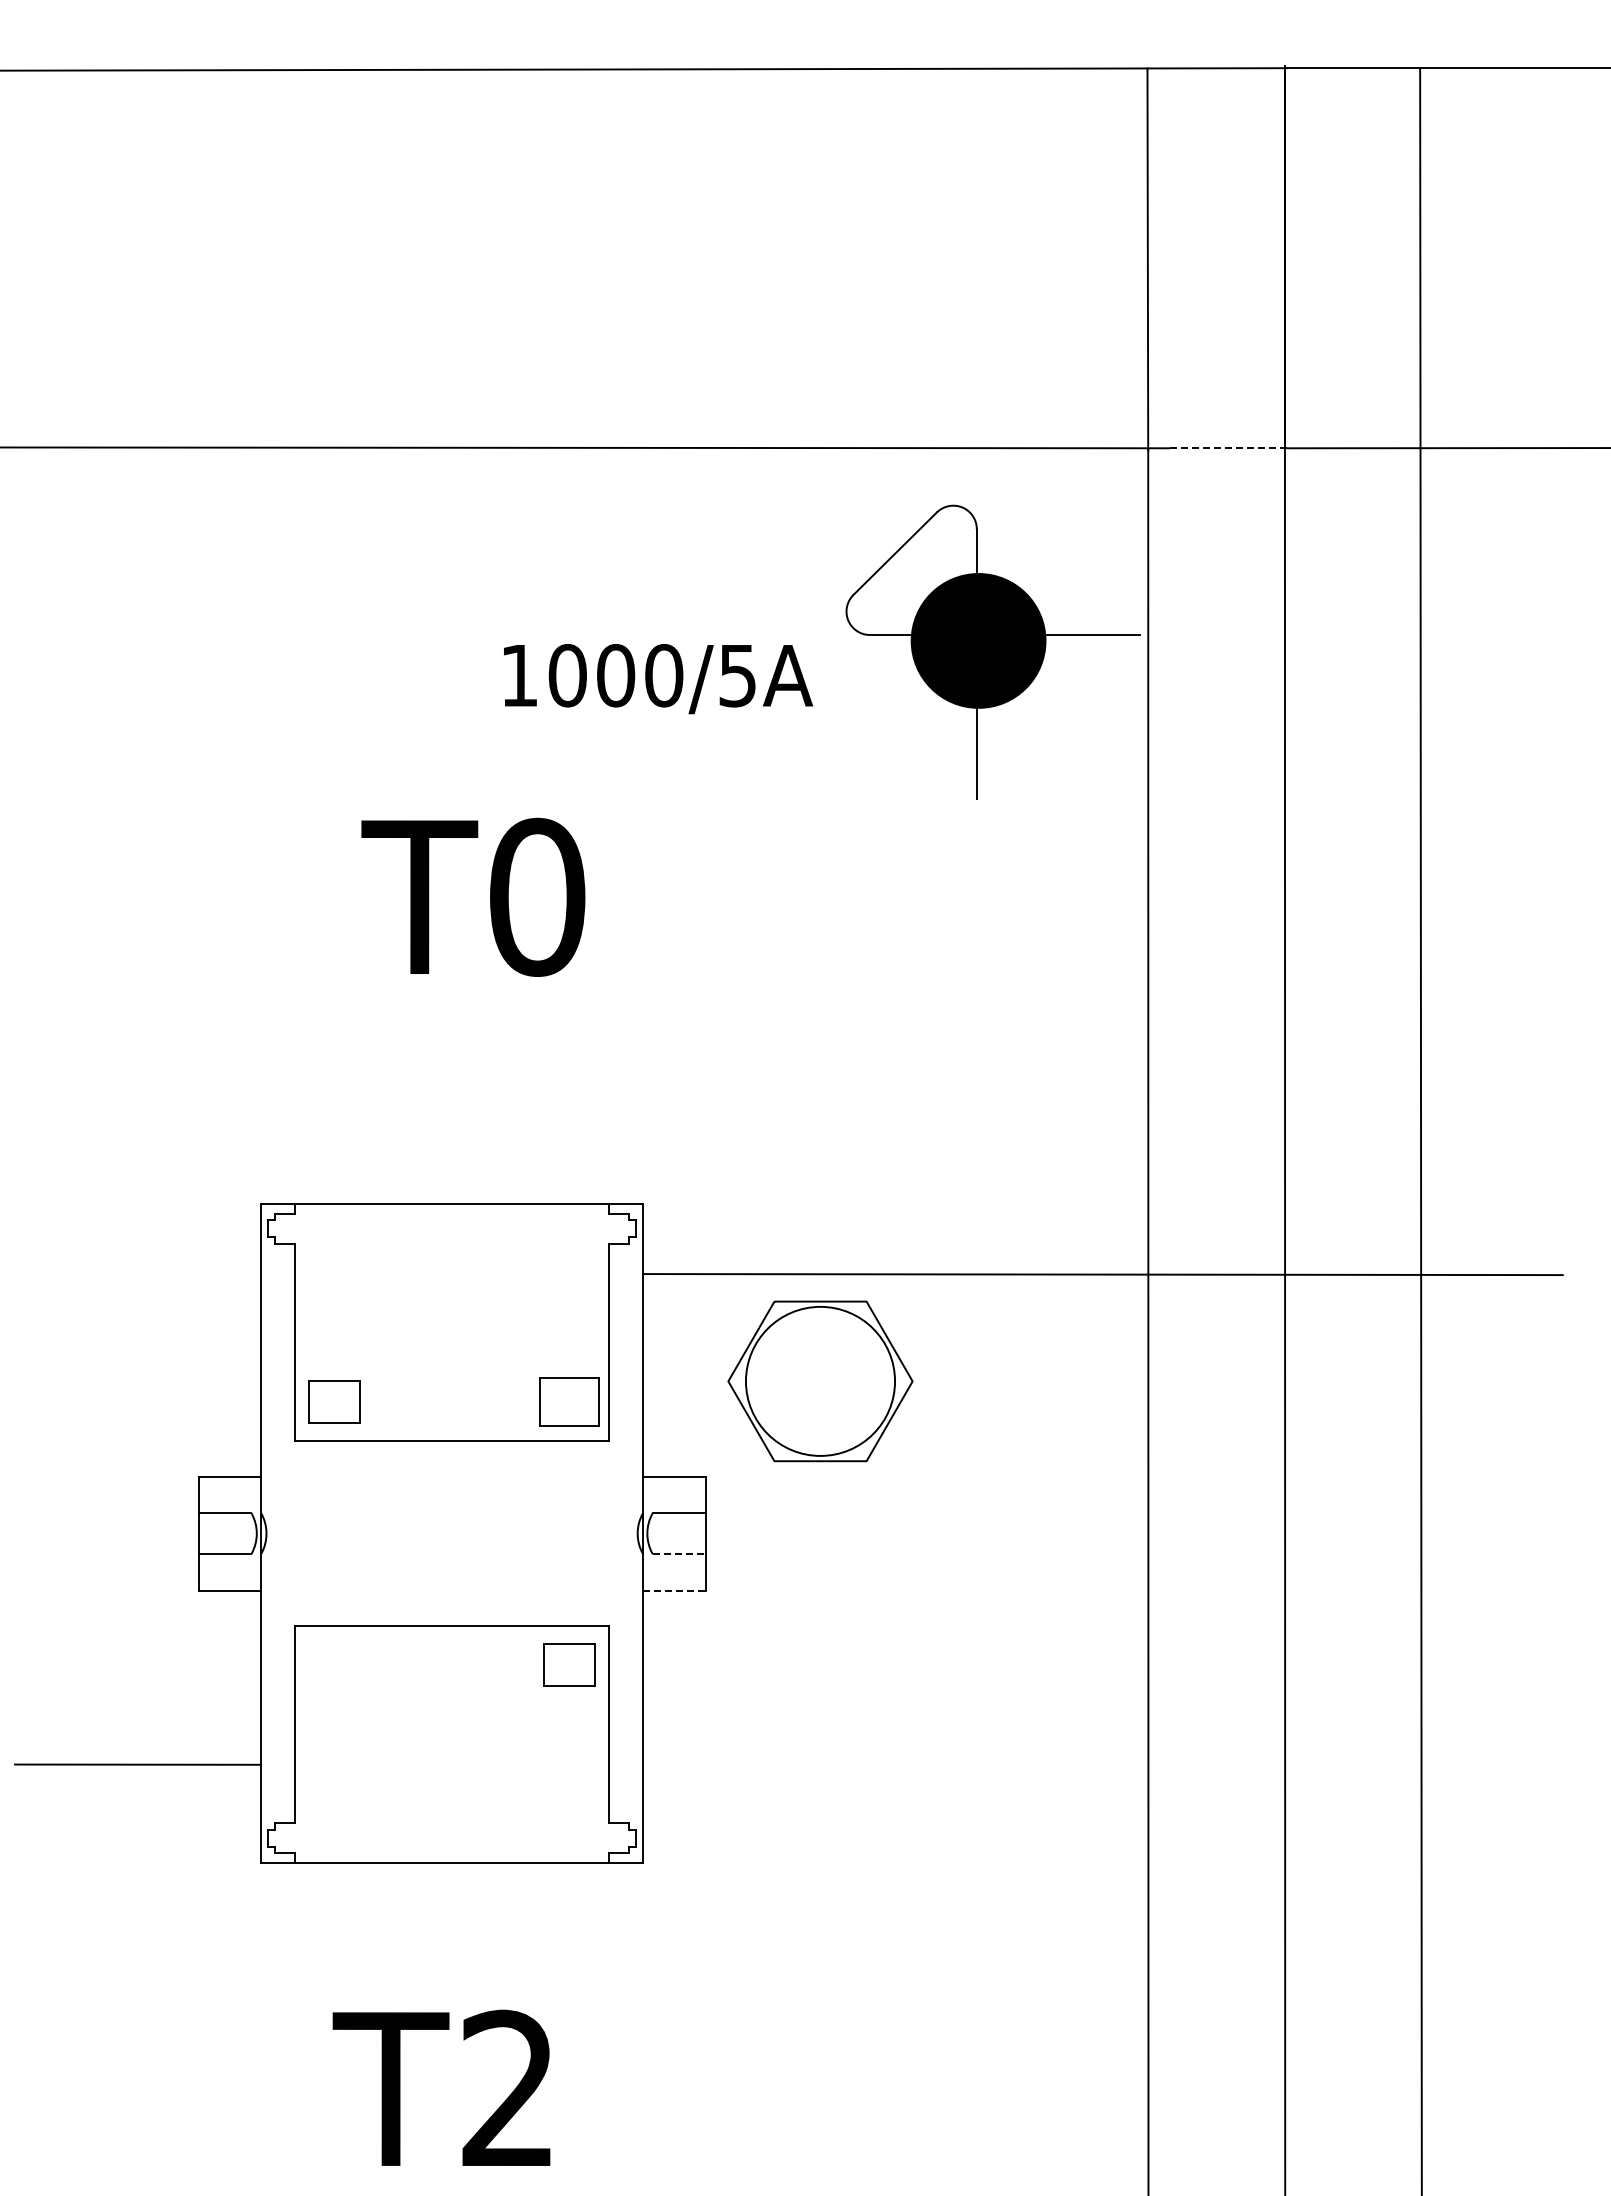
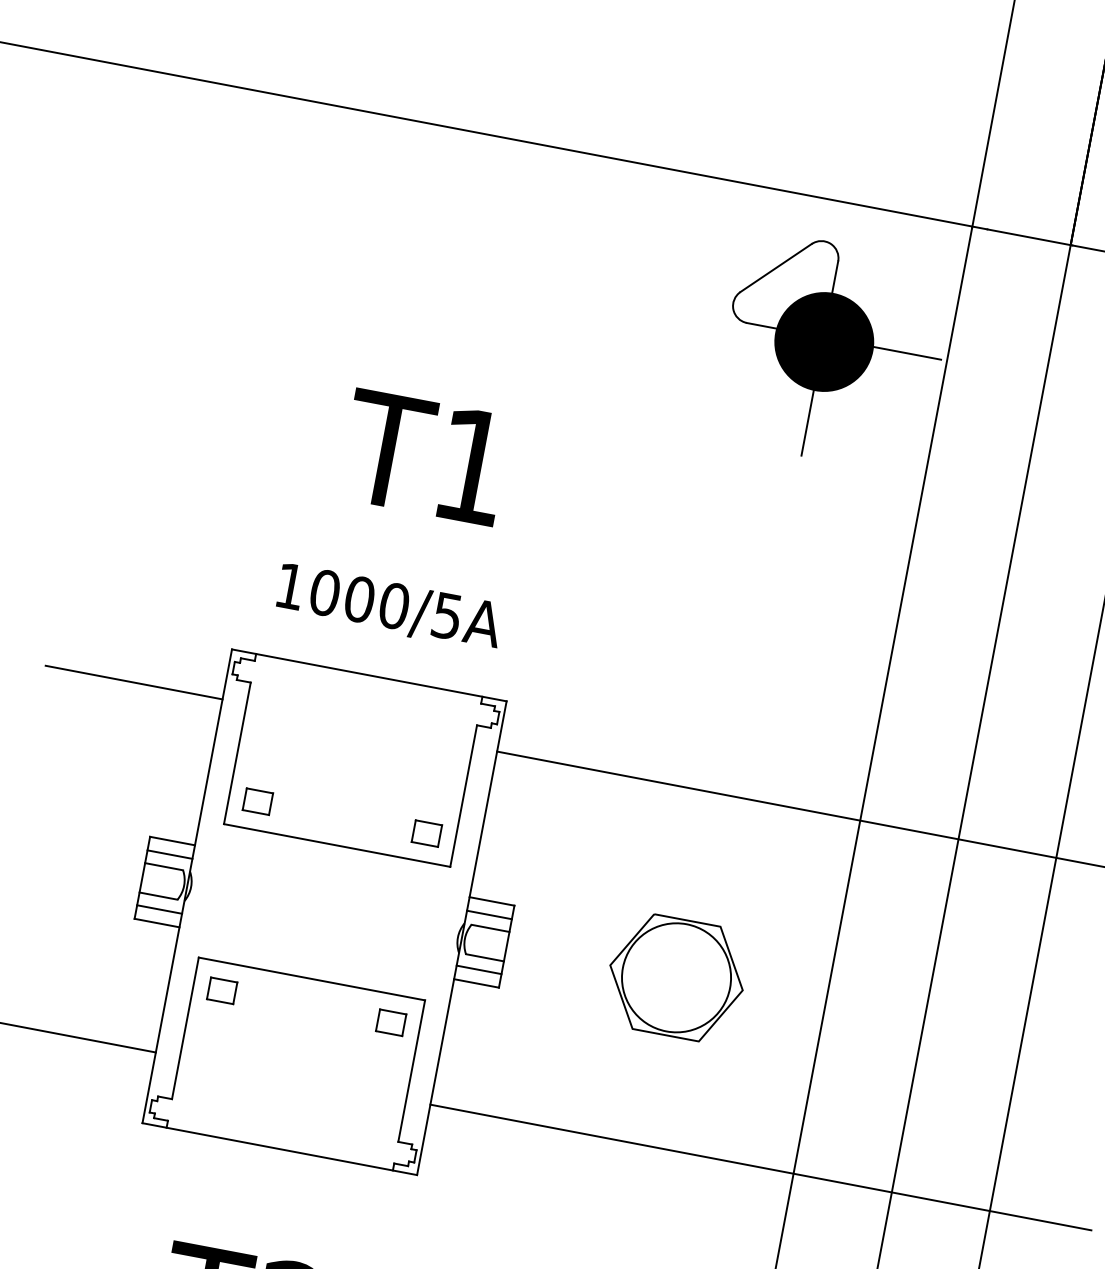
line: (1227, 448) -> (1029, 237), dashed -> solid
text: (658, 679) -> (389, 608), moved
text: (537, 896) -> (472, 465), T0 -> T1
line: (138, 1273) -> (134, 682), added
part: (820, 1381) -> (676, 977), moved
part: (334, 1401) -> (257, 801), size x0.71
part: (569, 1401) -> (426, 833), size x0.62
line: (229, 1495) -> (169, 854), added
line: (674, 1495) -> (489, 915), added
line: (679, 1554) -> (485, 958), dashed -> solid
line: (229, 1571) -> (159, 909), added
line: (674, 1571) -> (479, 969), added
line: (674, 1590) -> (476, 983), dashed -> solid
part: (334, 1664) -> (222, 990), added
part: (569, 1664) -> (391, 1022), size x0.71
line: (1102, 1765) -> (760, 1167), added

